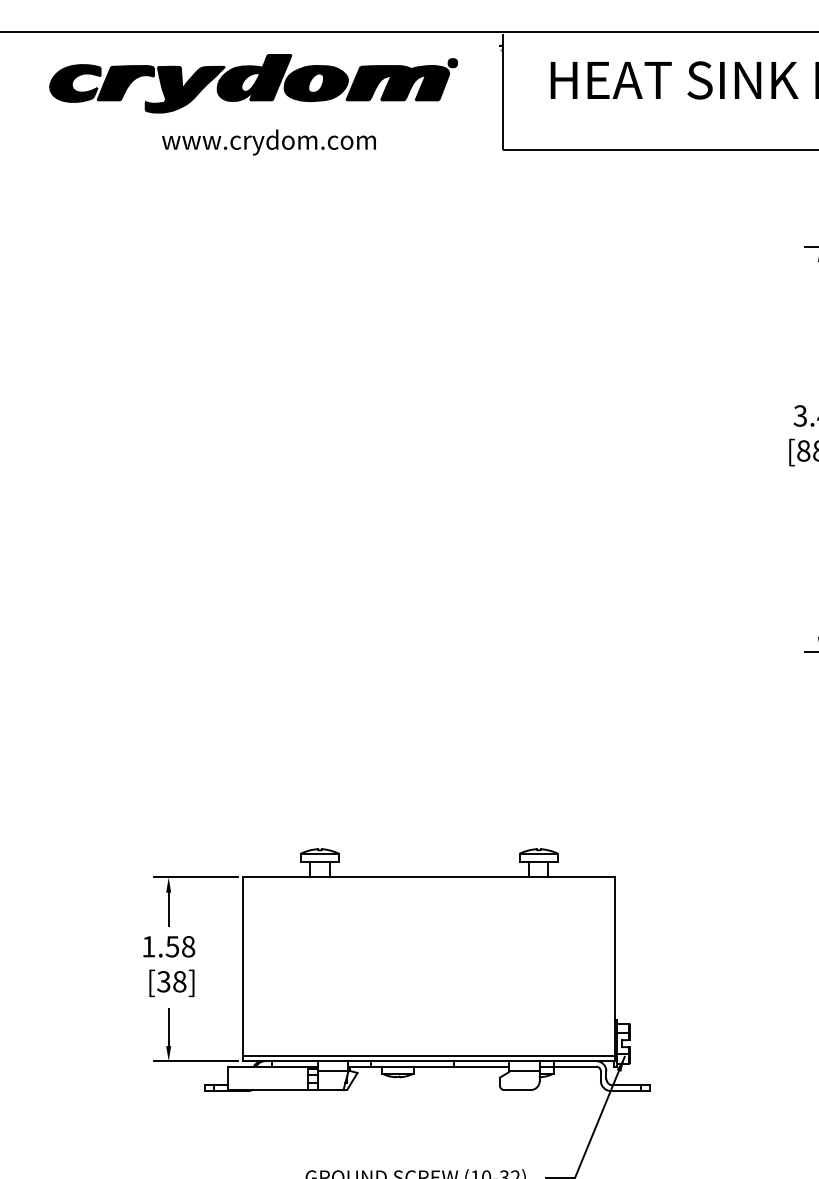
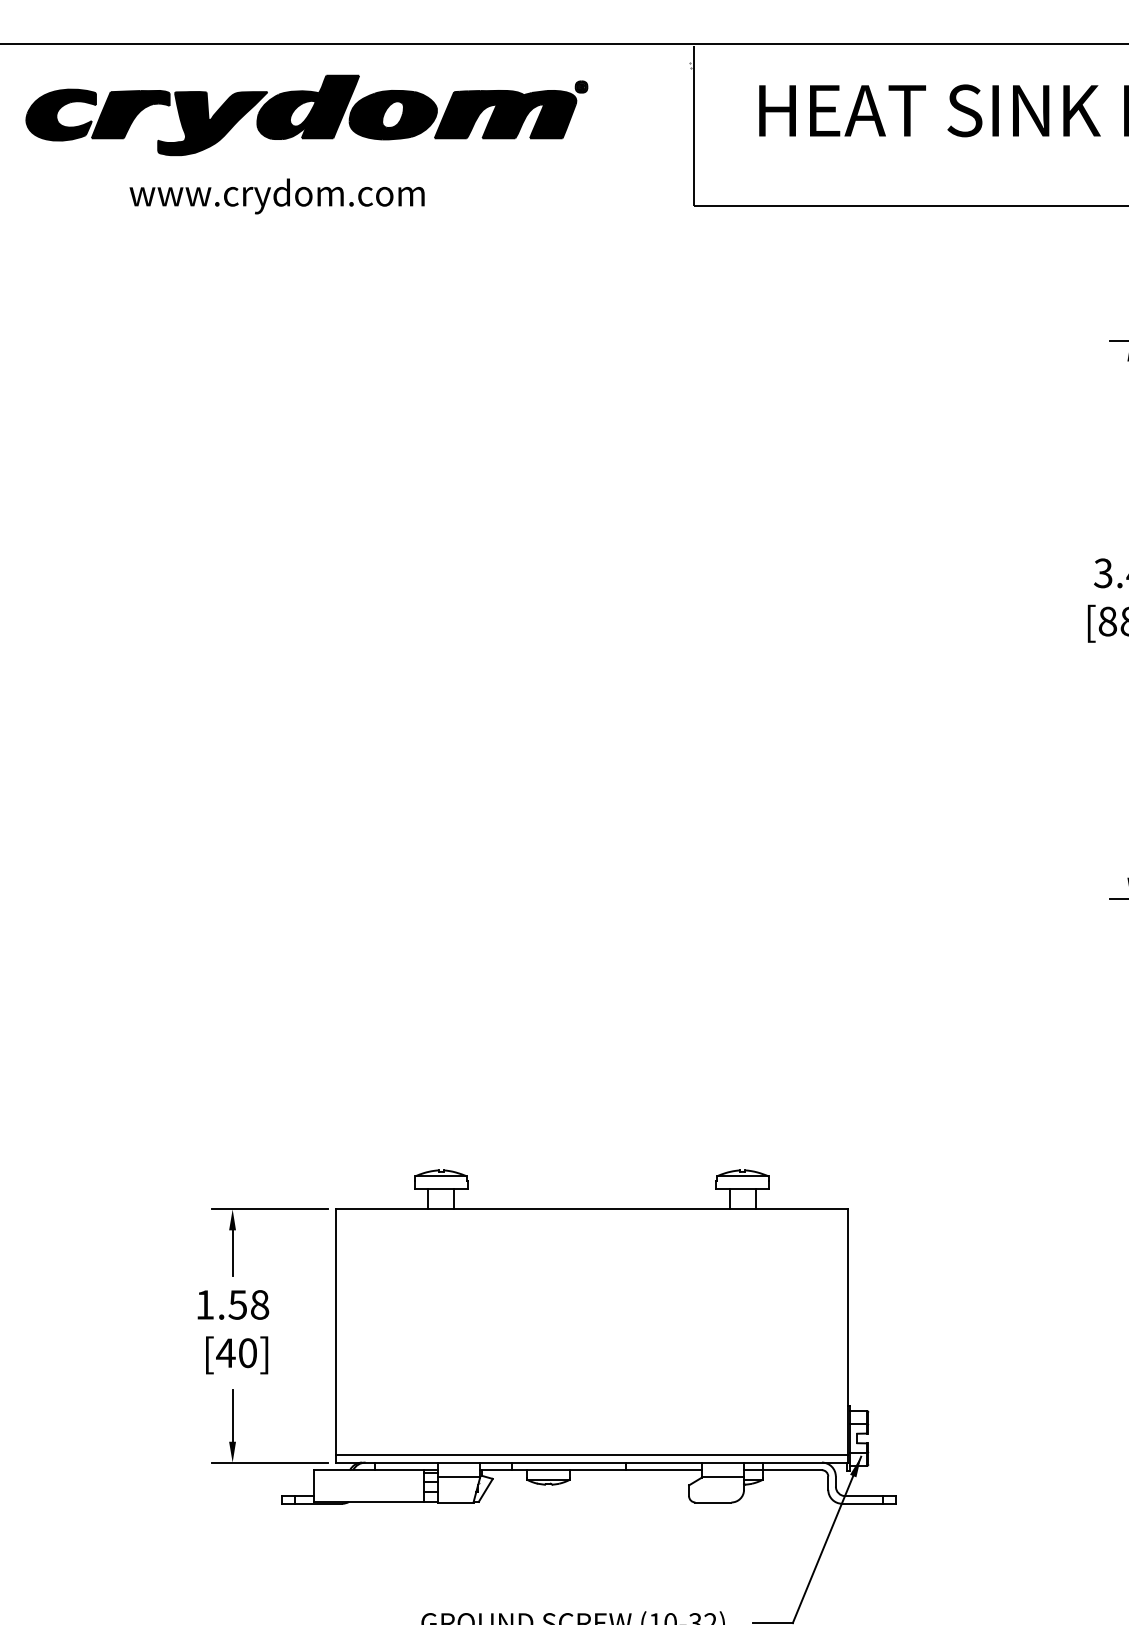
part: (253, 83) -> (306, 115), moved
text: (268, 142) -> (276, 196), moved
text: (171, 981) -> (236, 1352), [38] -> [40]

